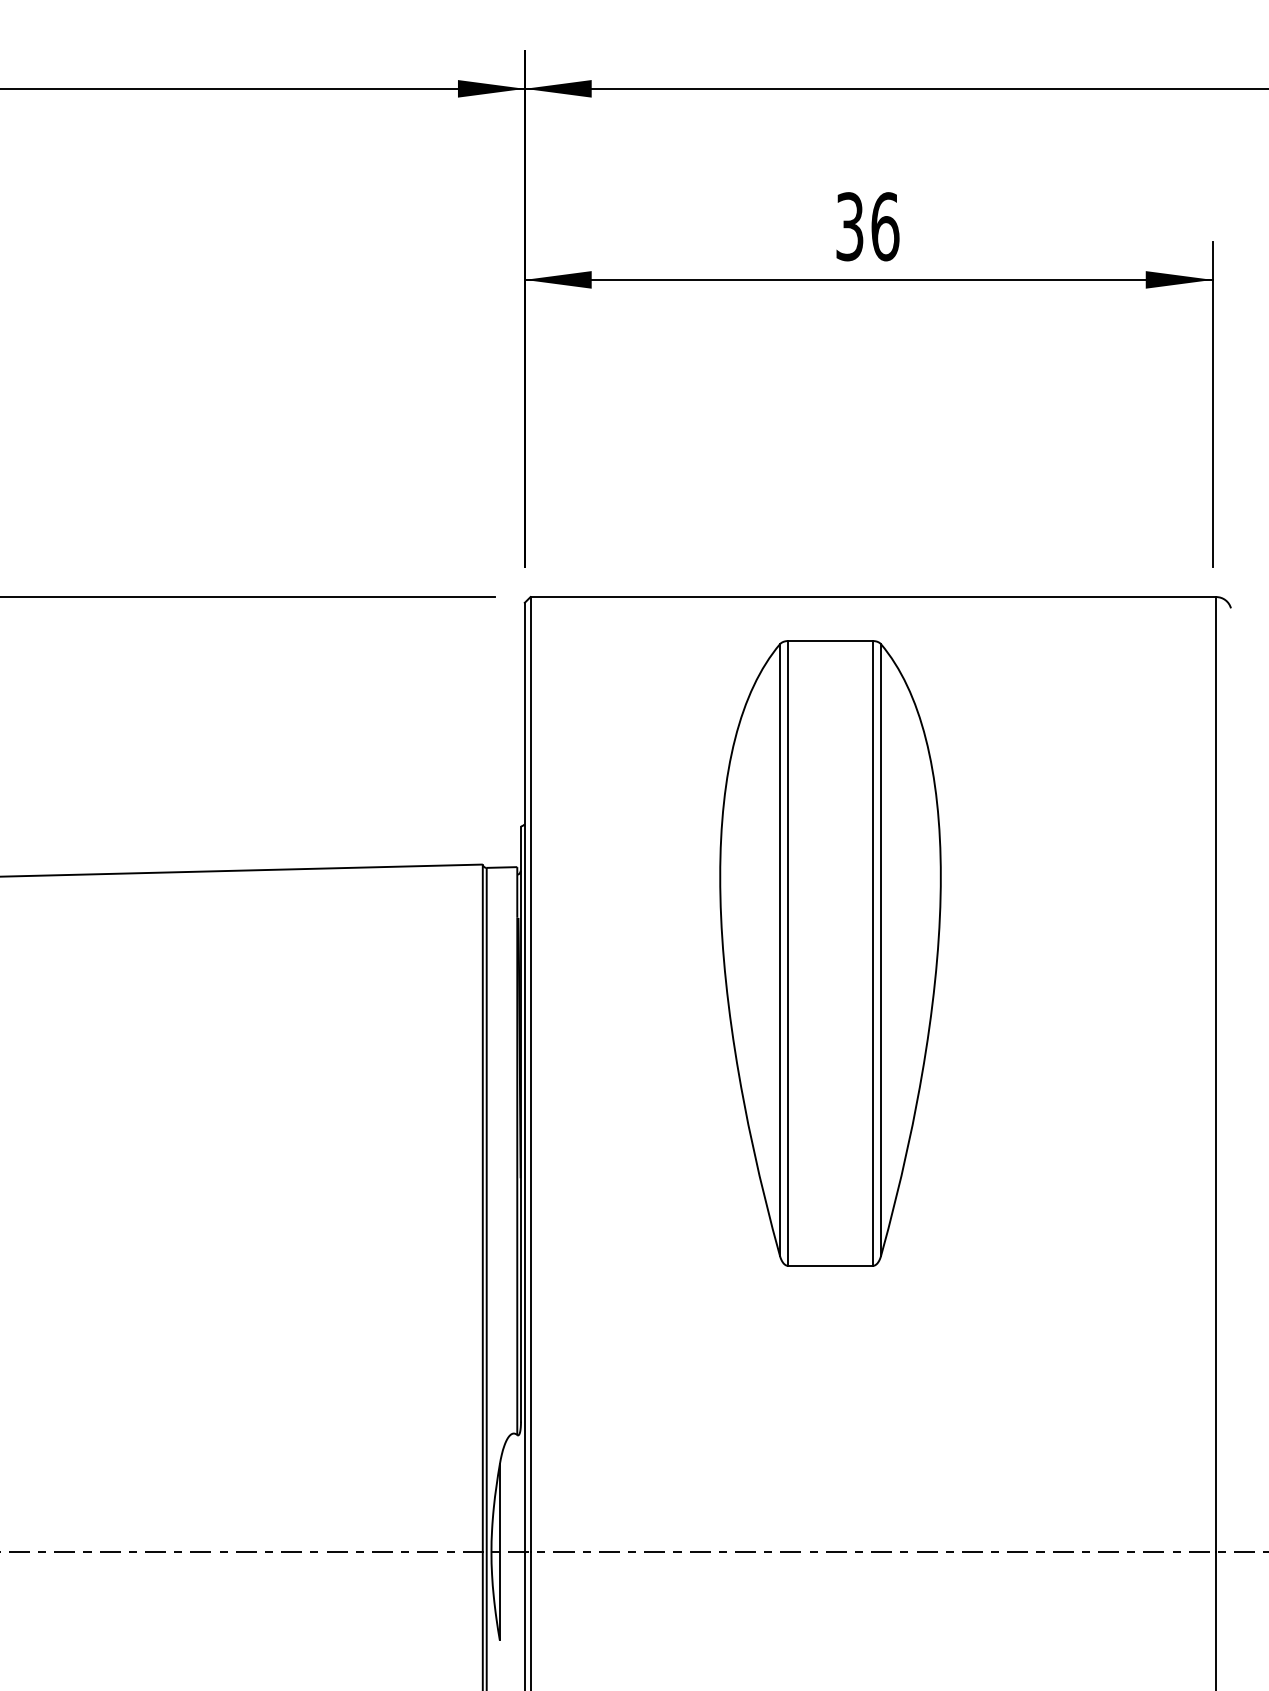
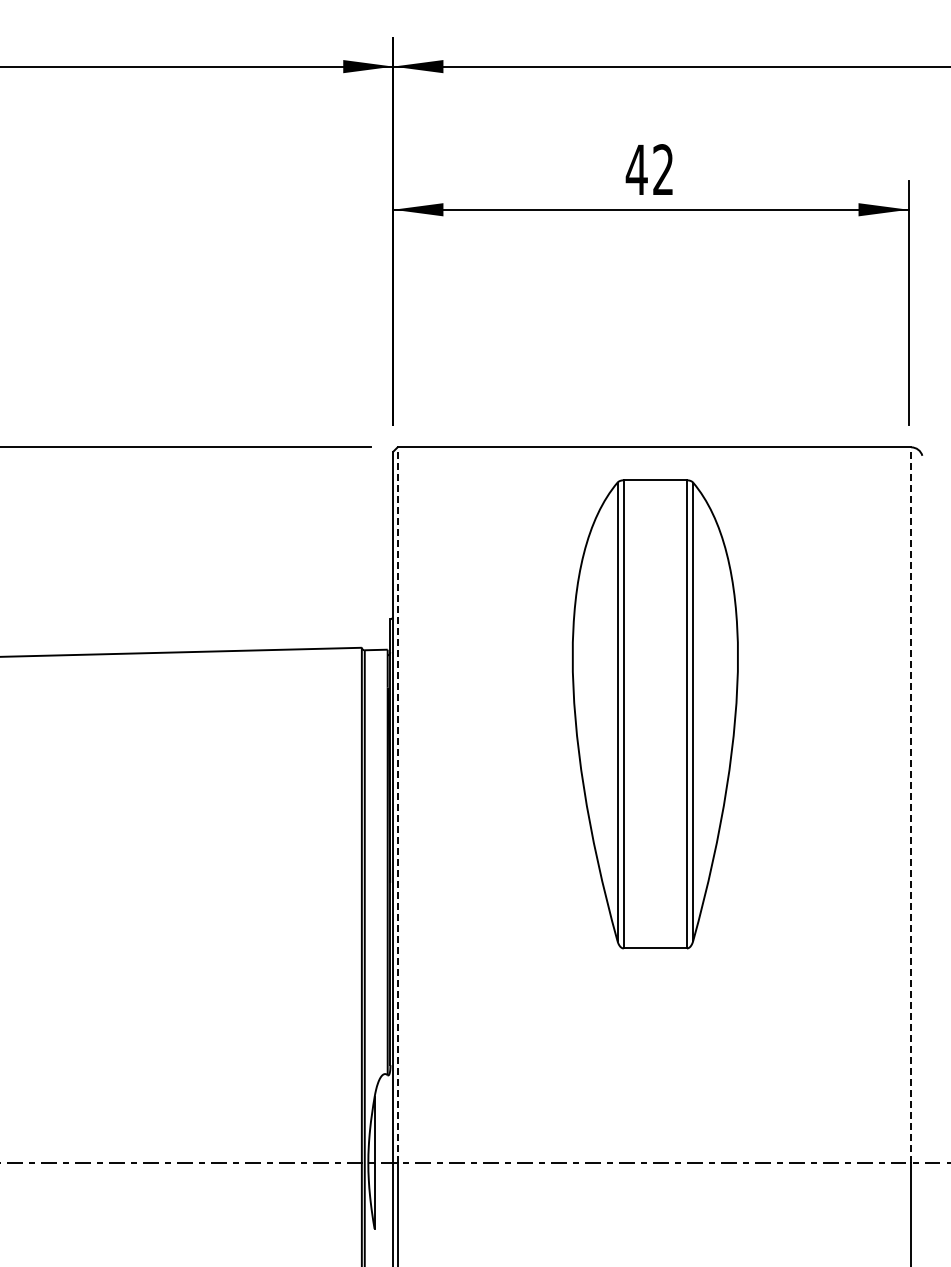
text: (866, 226) -> (649, 169), 36 -> 42
part: (829, 953) -> (654, 714), moved
line: (530, 1075) -> (397, 805), solid -> dashed
line: (1216, 1075) -> (911, 805), solid -> dashed

